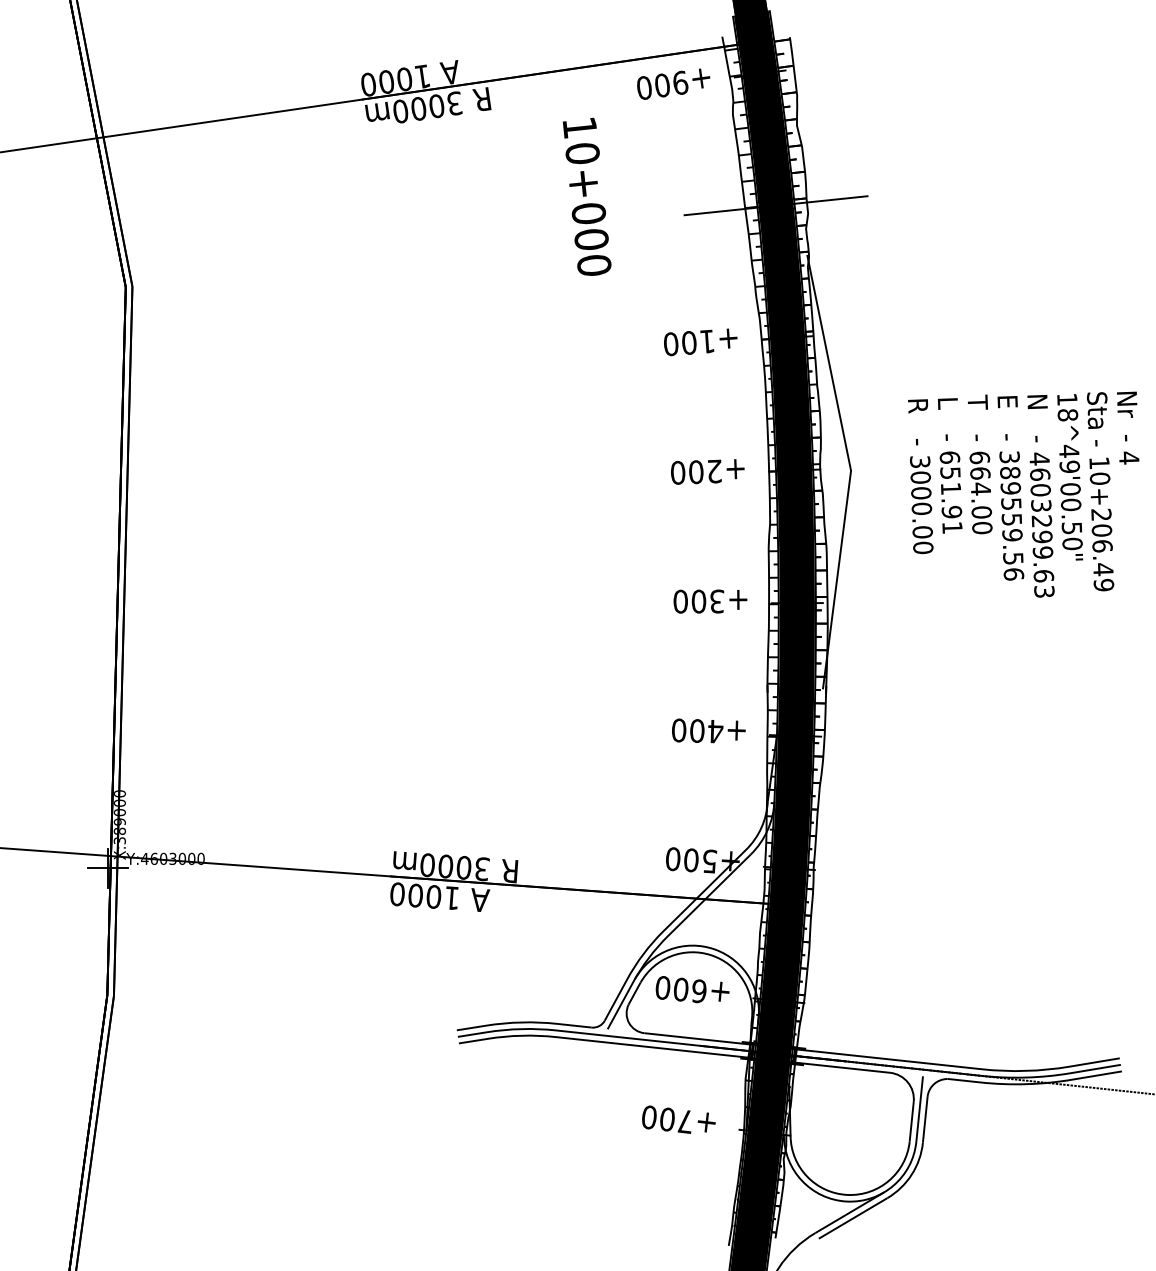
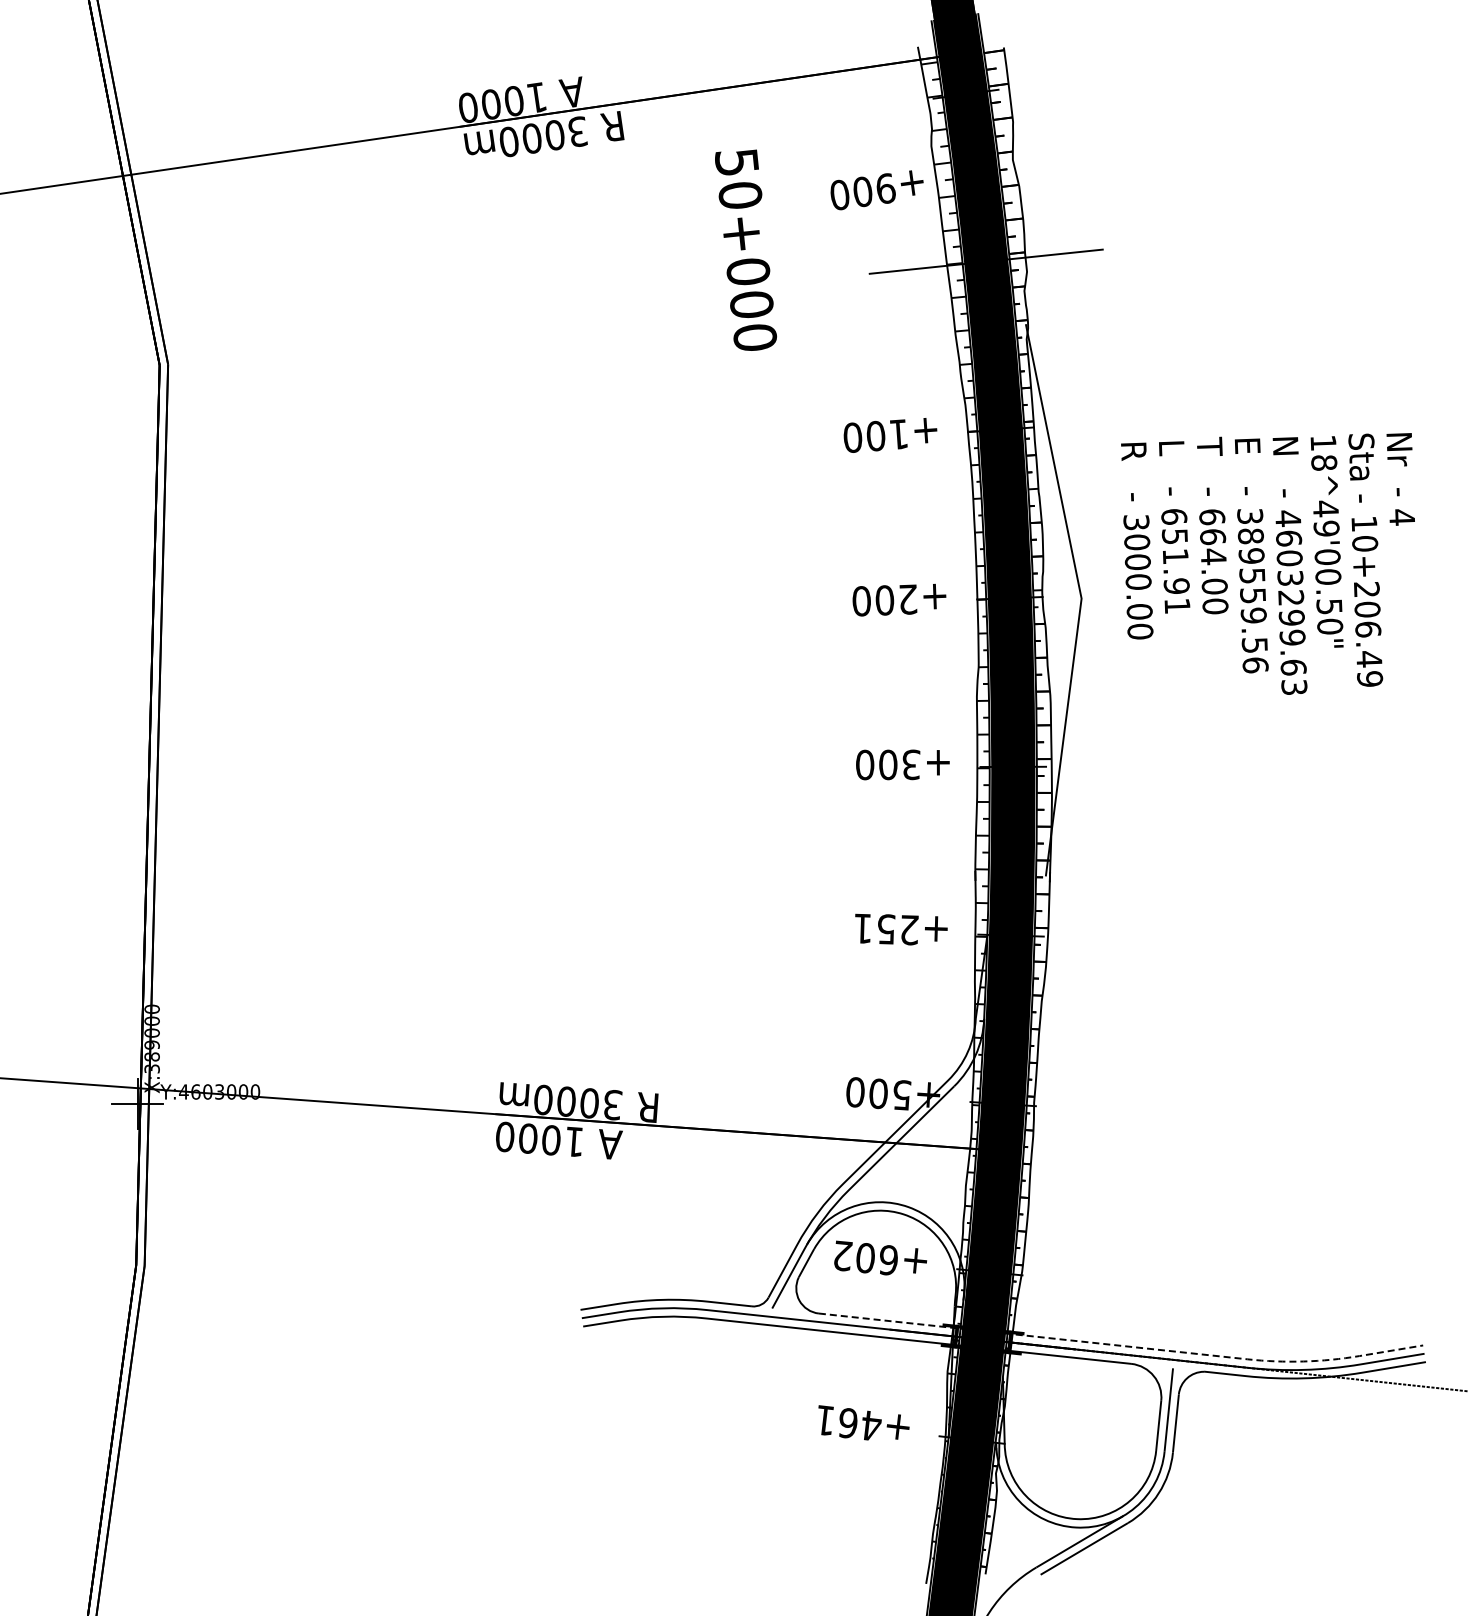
text: (673, 84) -> (876, 190), moved
text: (579, 127) -> (736, 162), 10+000 -> 50+000
text: (1023, 494) -> (1267, 563), moved
text: (697, 731) -> (886, 929), +400 -> +251
text: (662, 987) -> (842, 1255), +600 -> +602
line: (888, 1059) -> (1129, 1346), solid -> dashed
text: (667, 1119) -> (848, 1423), +700 -> +461

